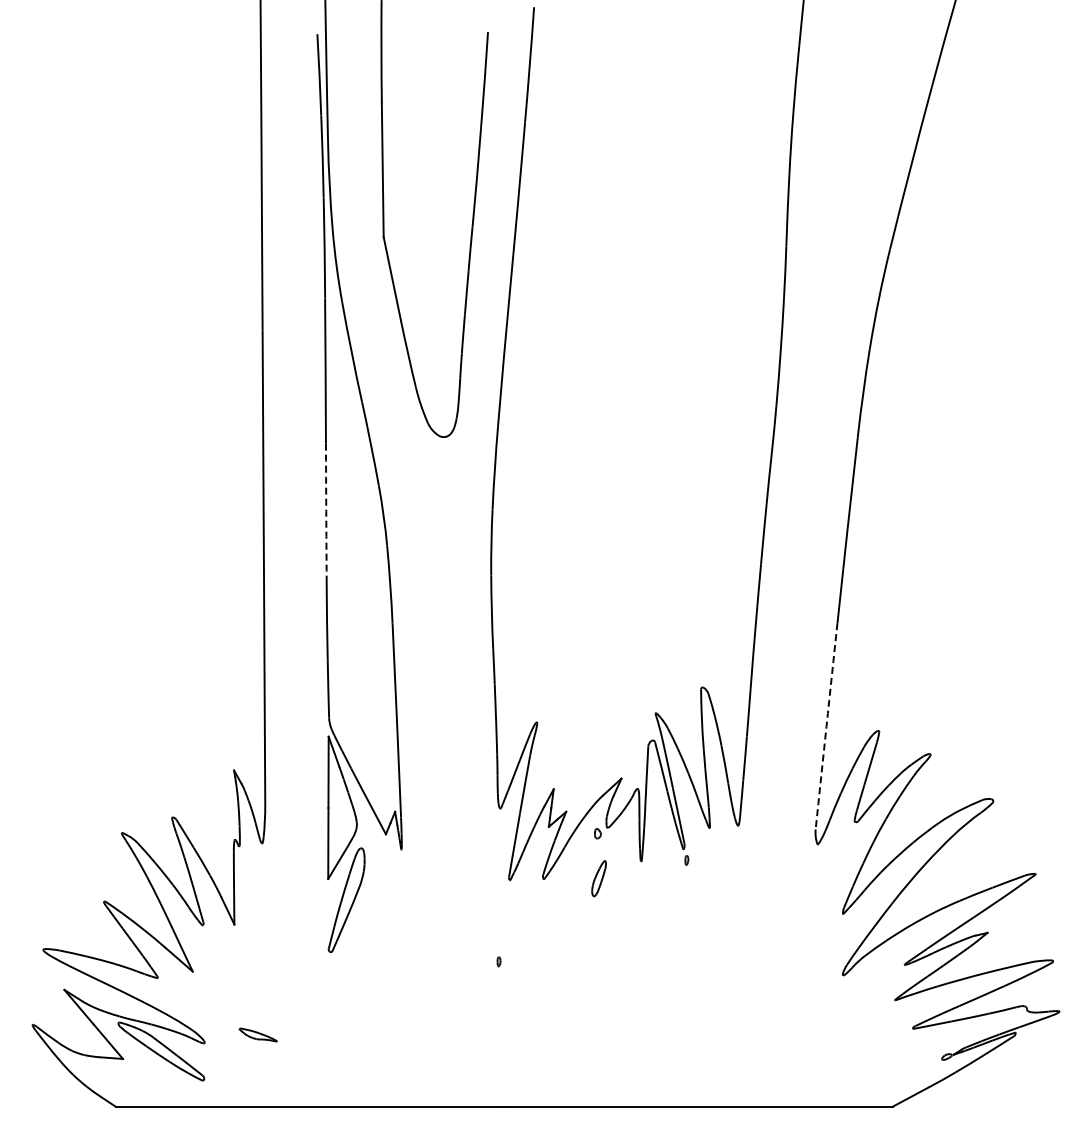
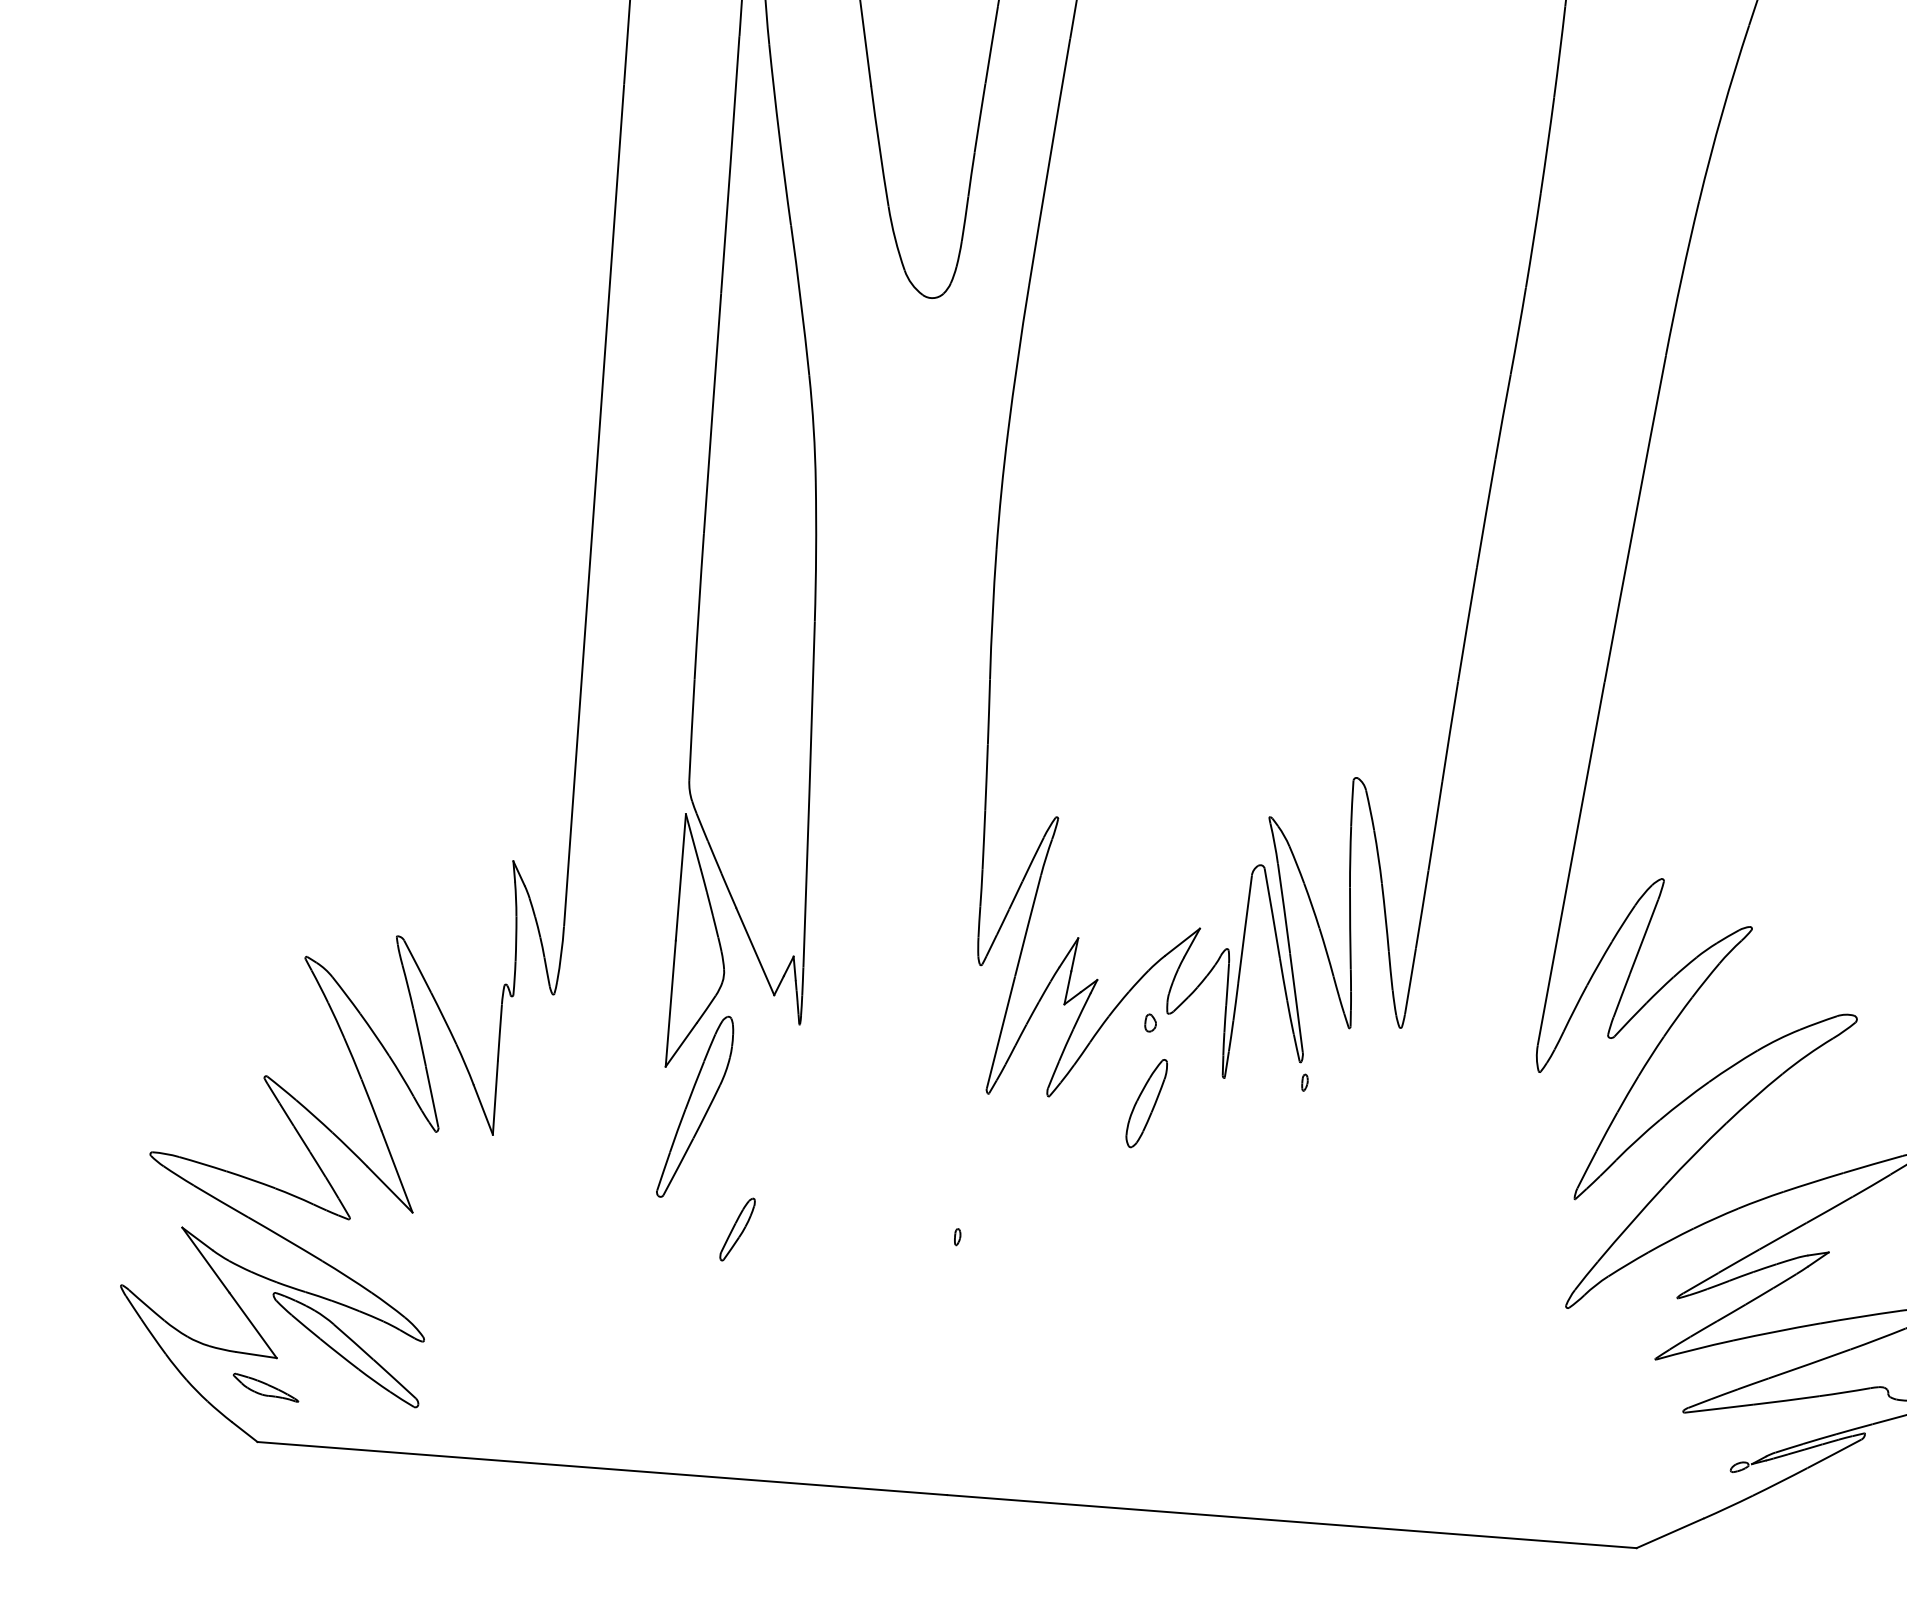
arc: (326, 511) -> (712, 414), dashed -> solid
arc: (826, 726) -> (1571, 864), dashed -> solid
part: (598, 878) -> (1145, 1102), size x1.43
part: (375, 966) -> (737, 1228), added
part: (257, 1034) -> (264, 1386), moved

